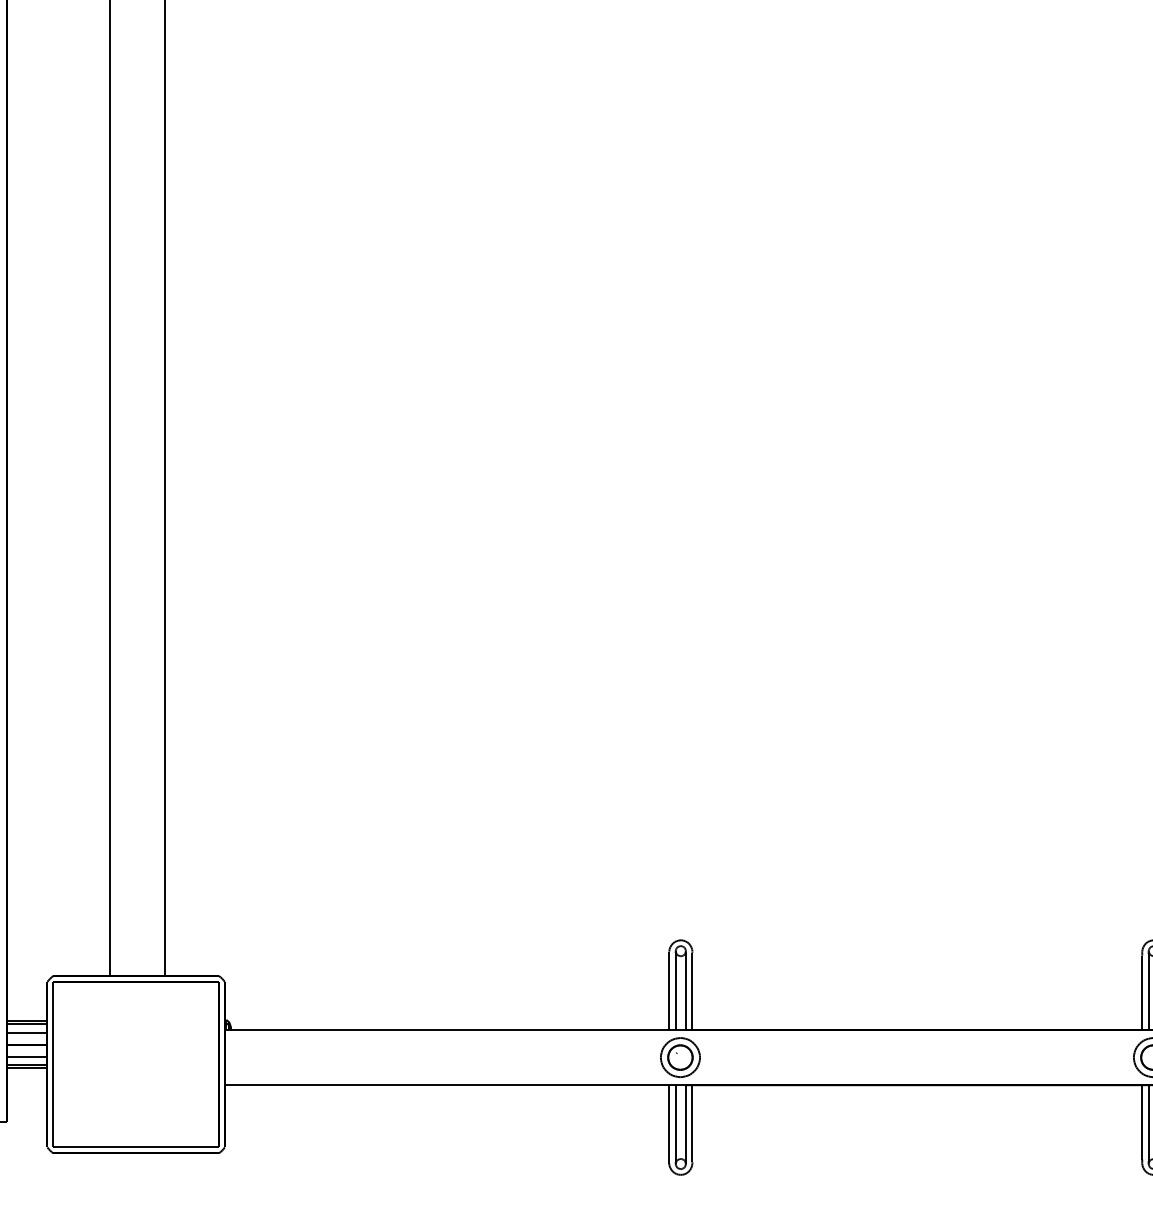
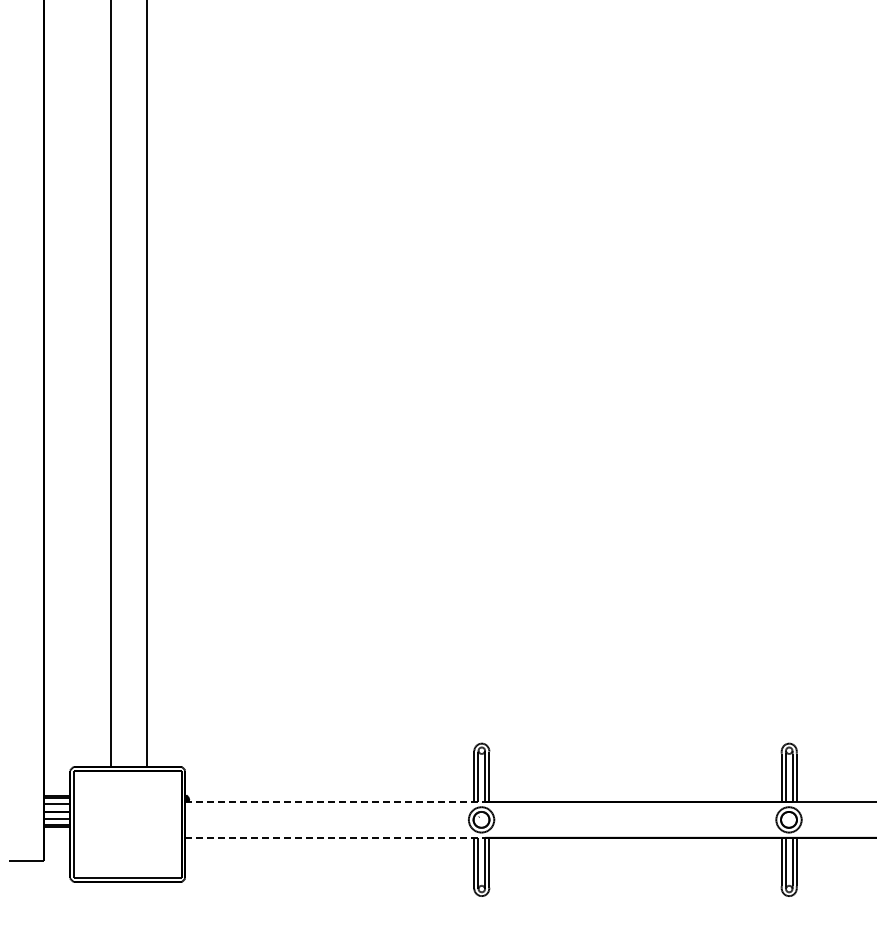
line: (455, 1029) -> (335, 801), solid -> dashed
line: (455, 1084) -> (335, 837), solid -> dashed

